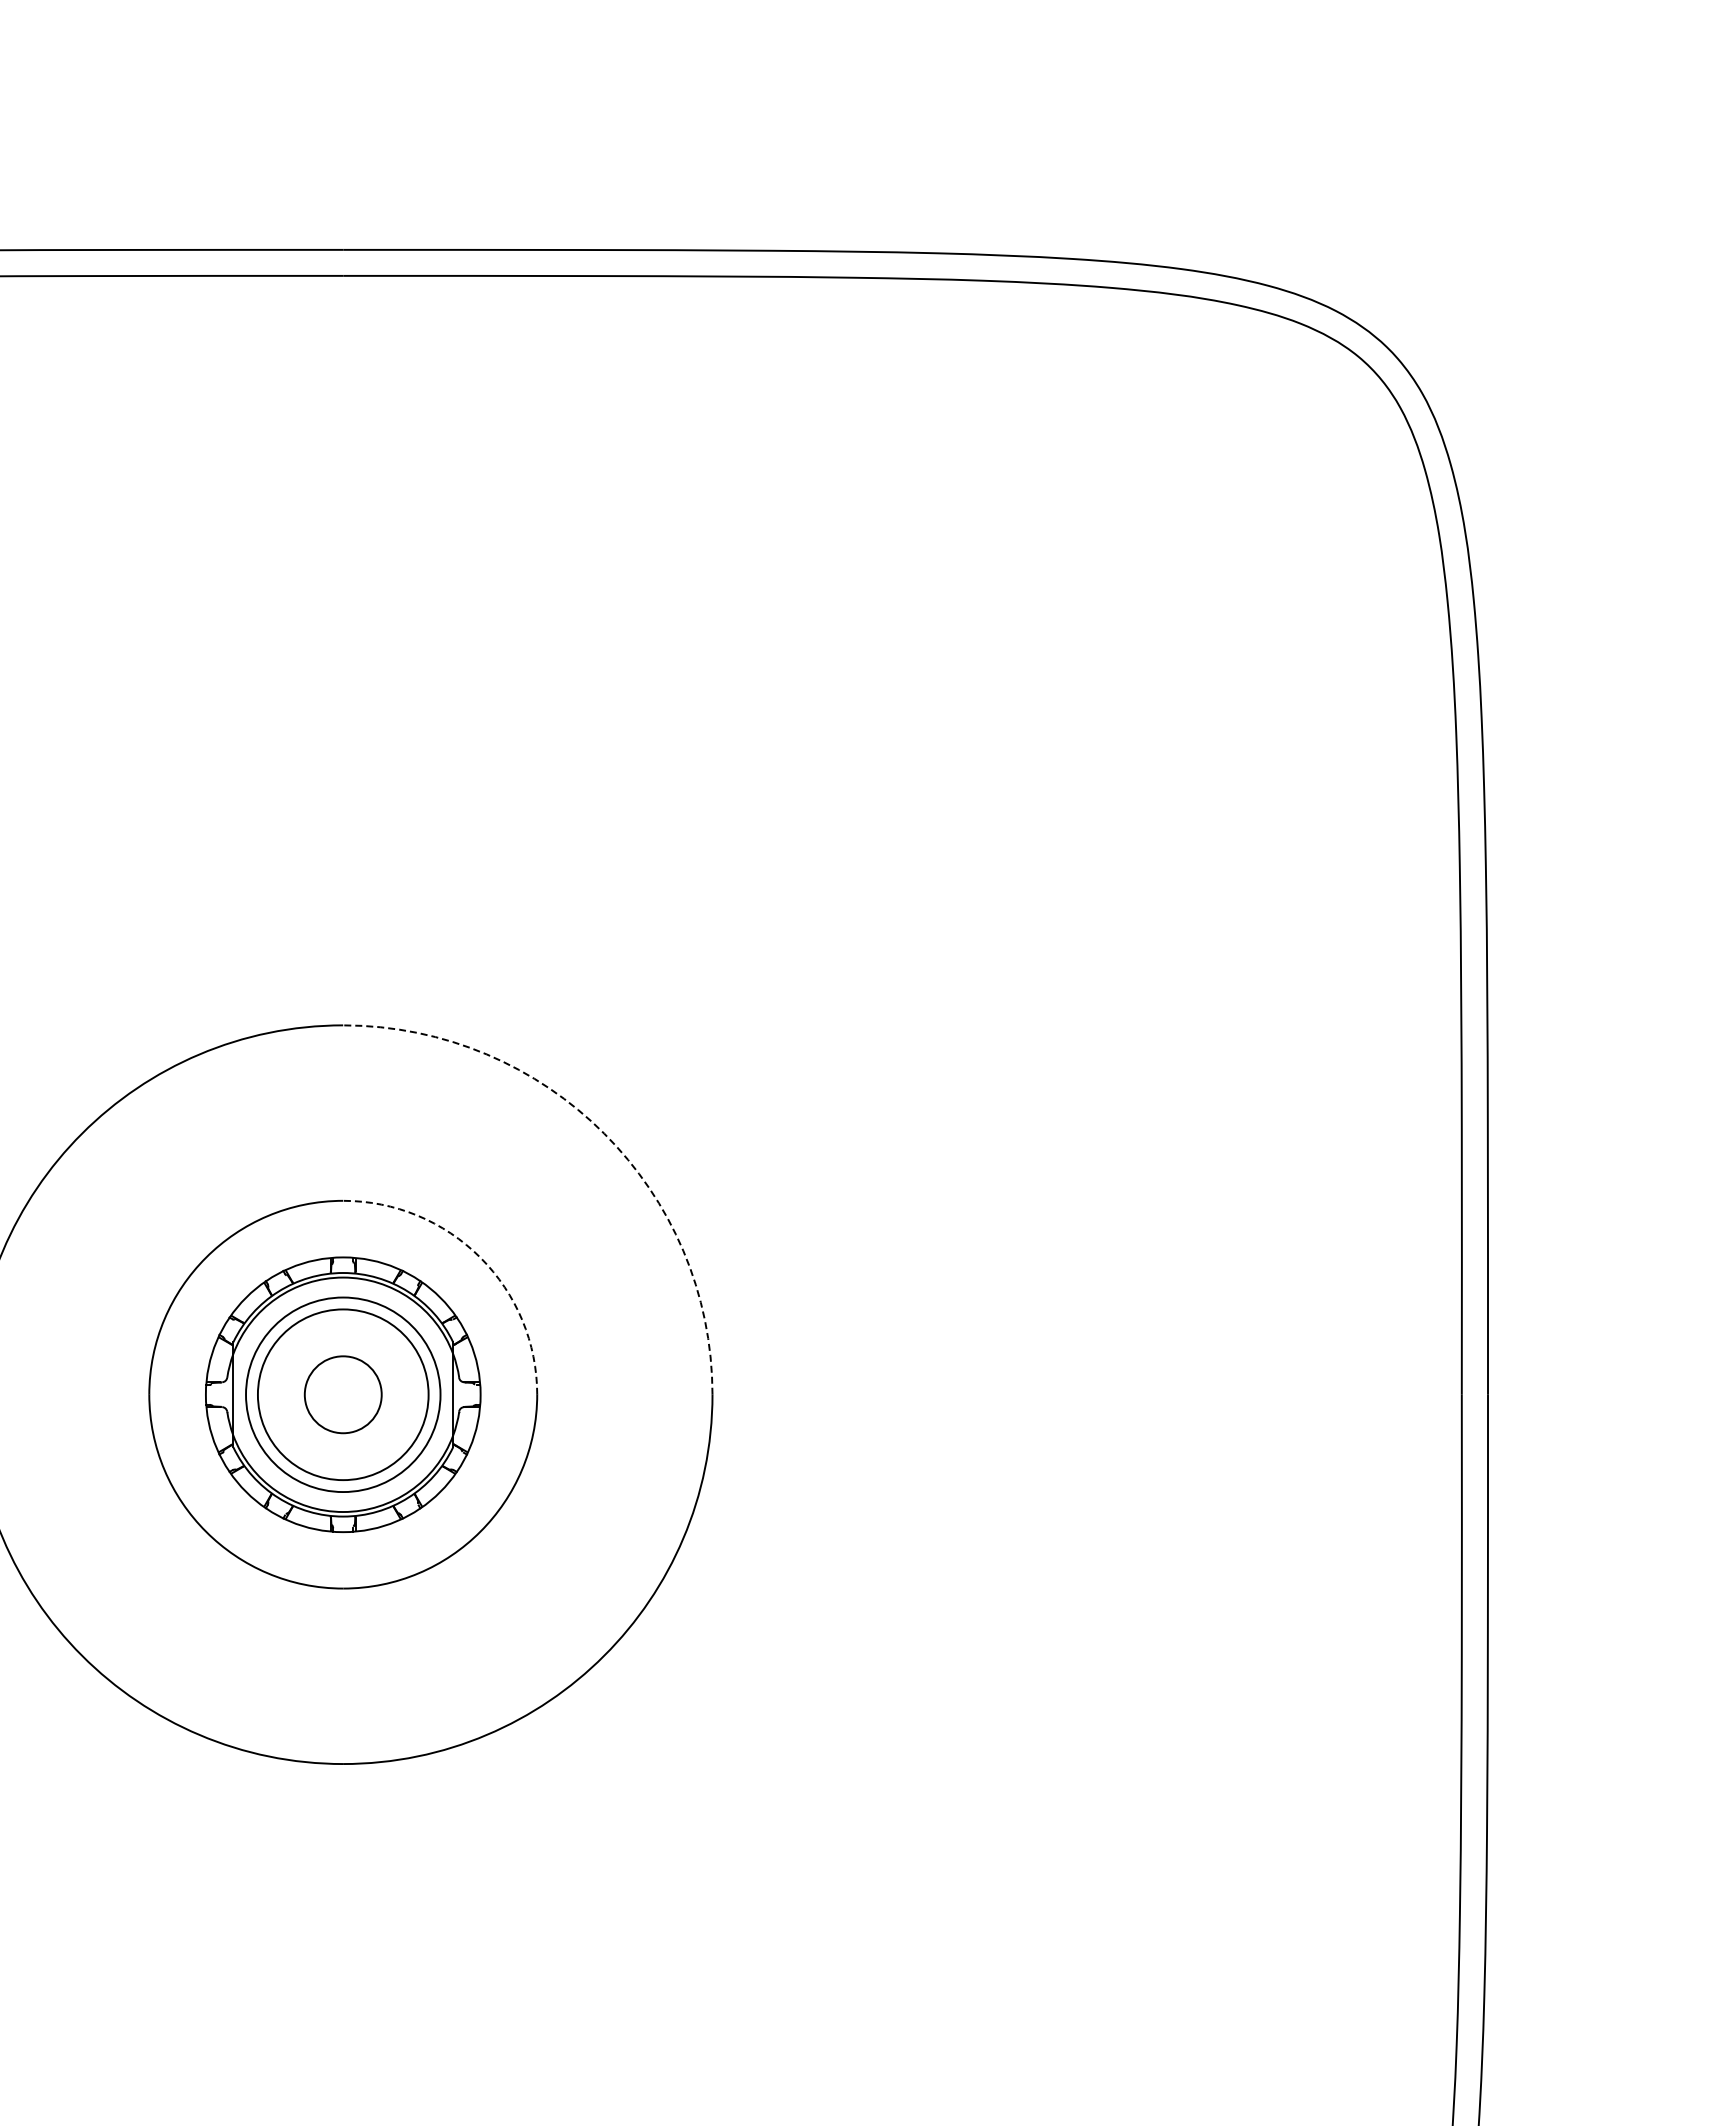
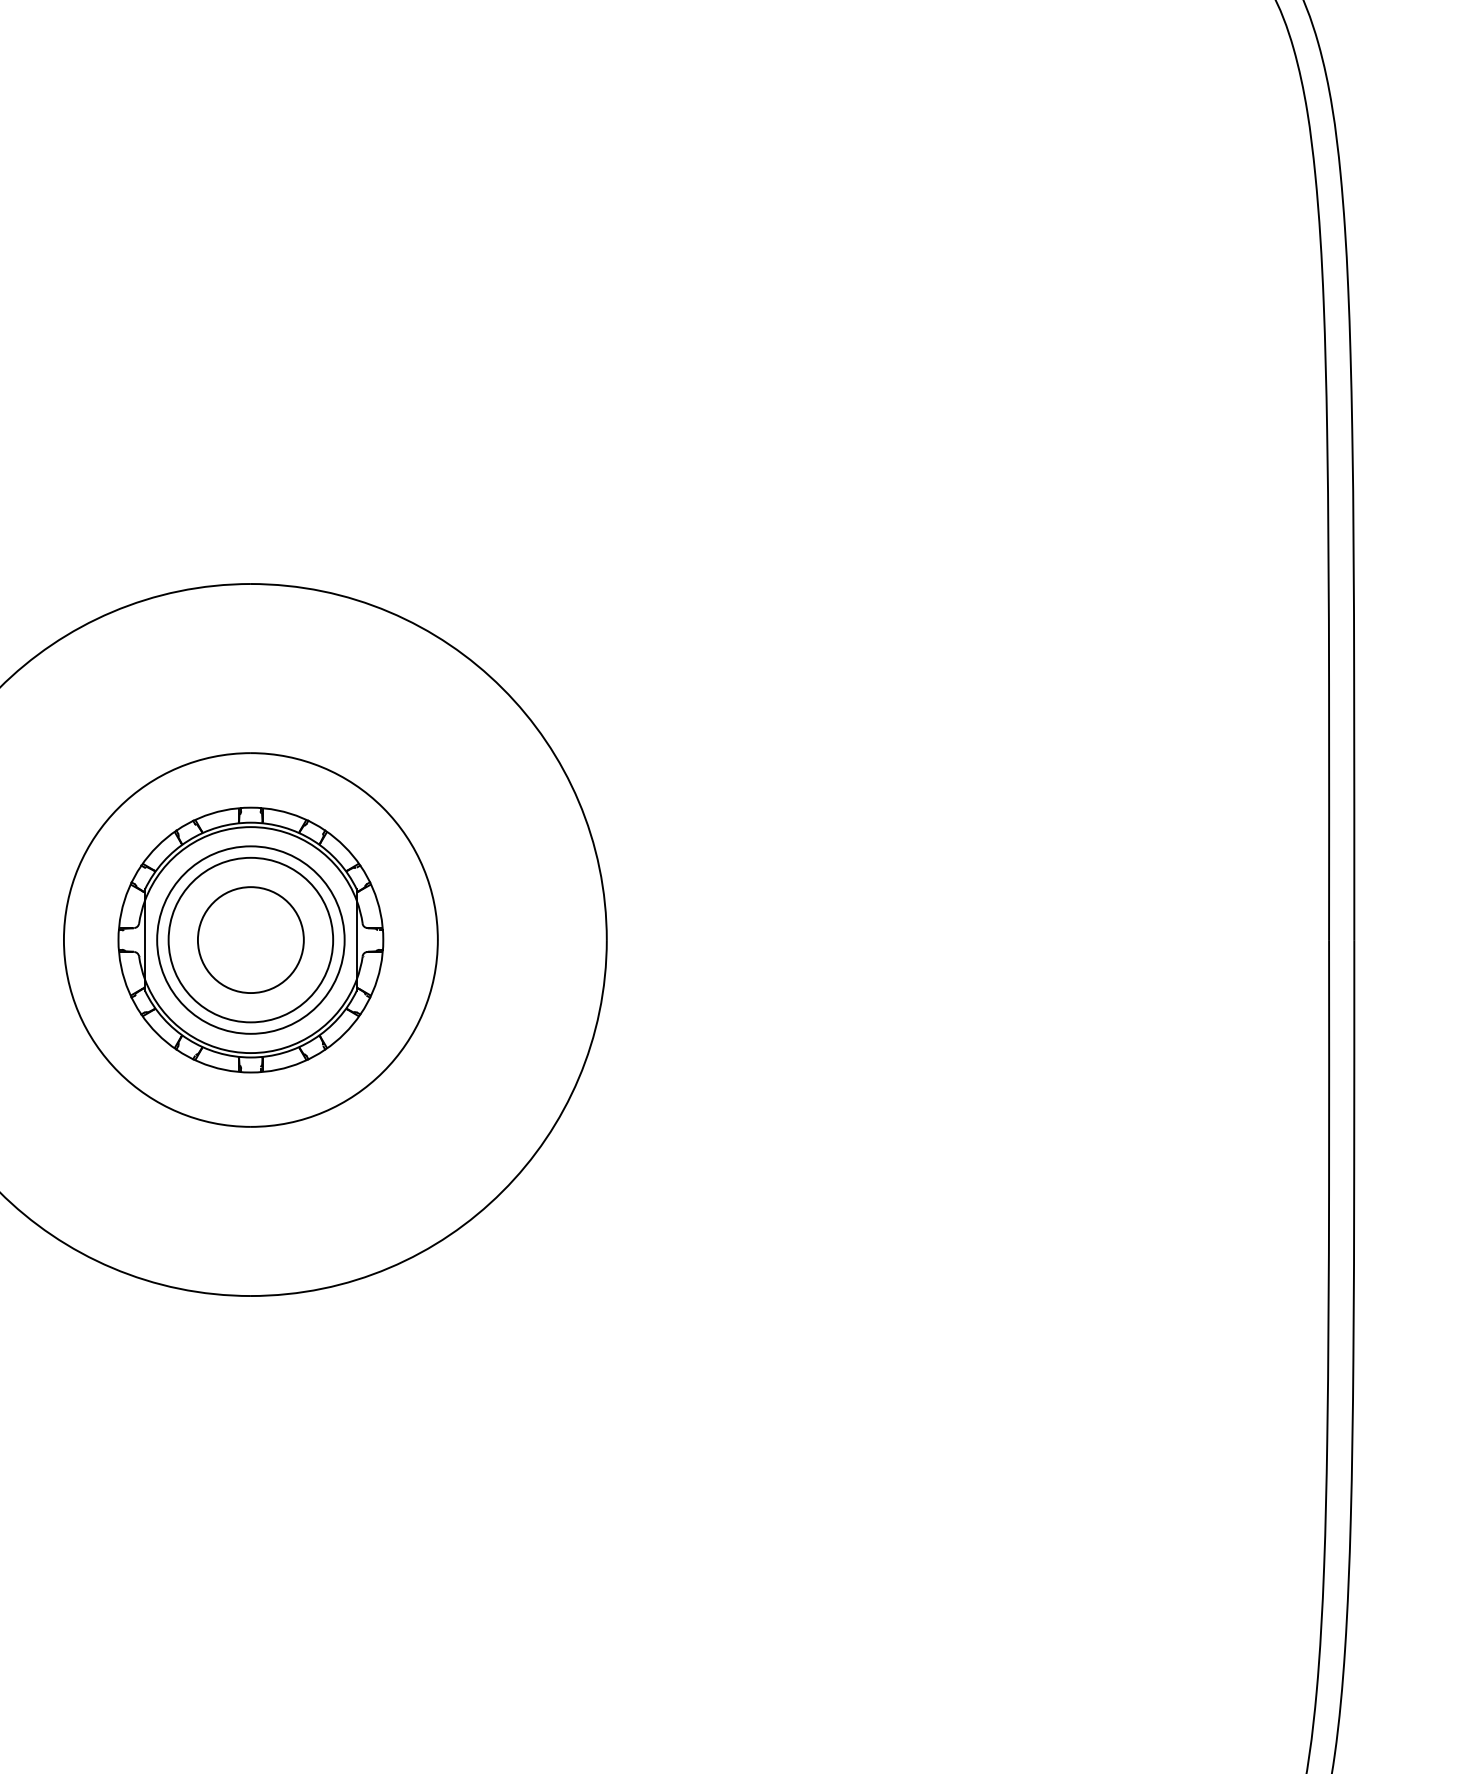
arc: (604, 1133) -> (502, 688), dashed -> solid
arc: (480, 1257) -> (383, 807), dashed -> solid
circle: (343, 1394) -> (251, 939), size x1.43

